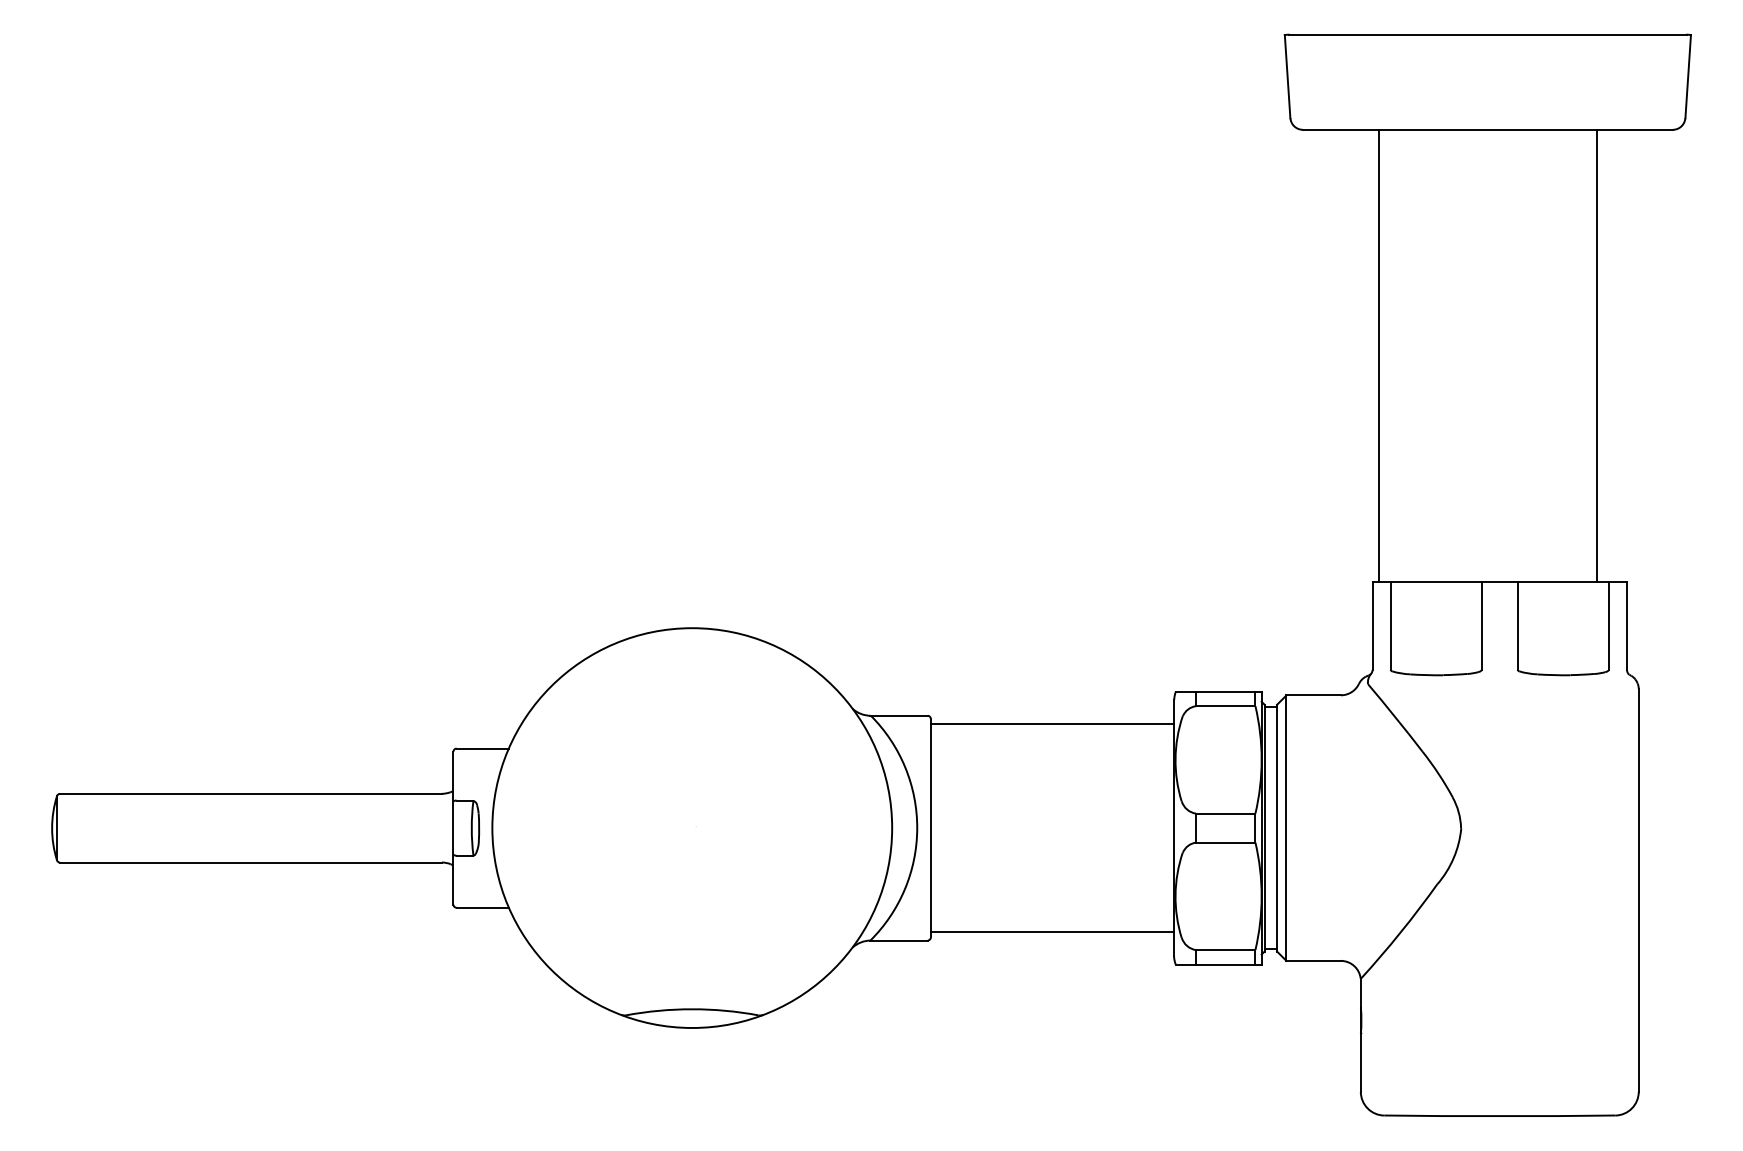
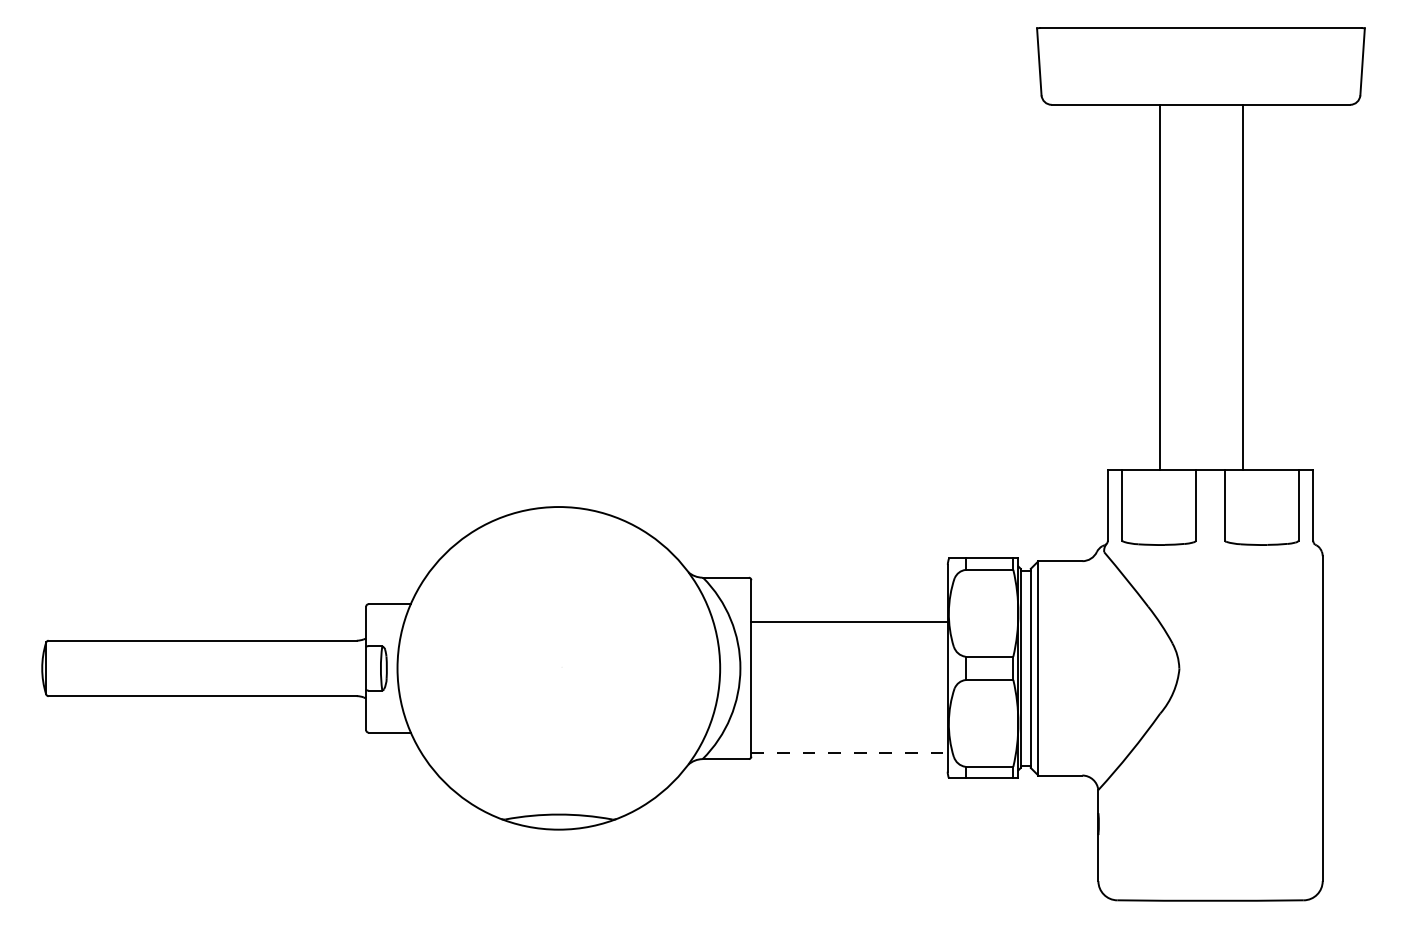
line: (1378, 356) -> (1159, 287), moved
line: (1597, 356) -> (1243, 287), moved
line: (1052, 724) -> (849, 622), moved
line: (1053, 932) -> (850, 752), solid -> dashed

